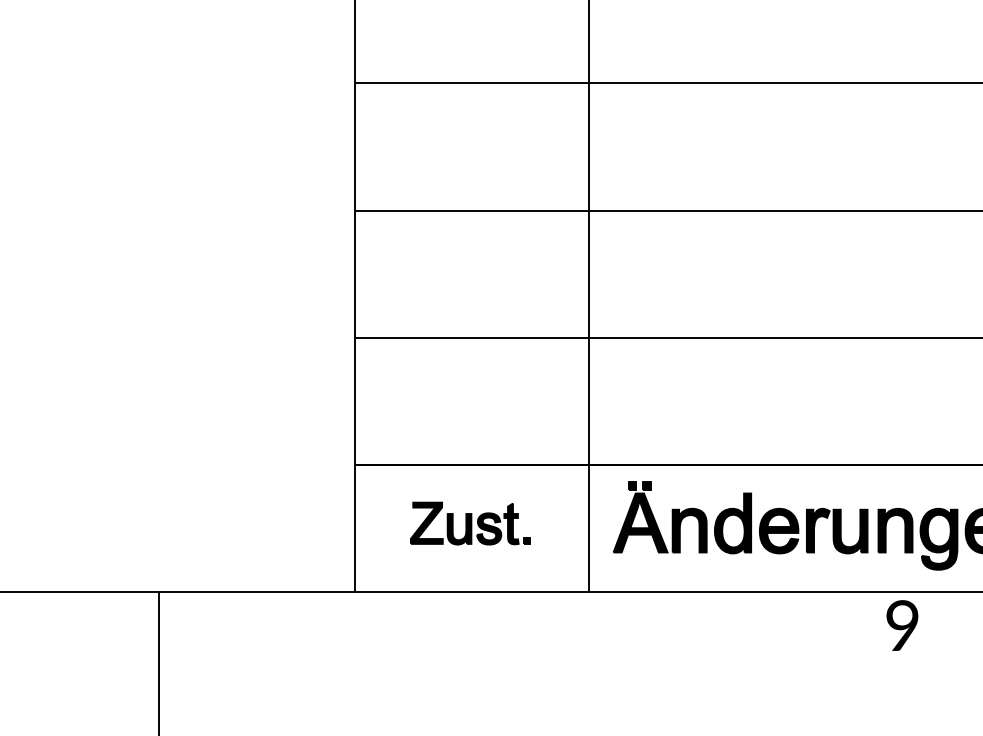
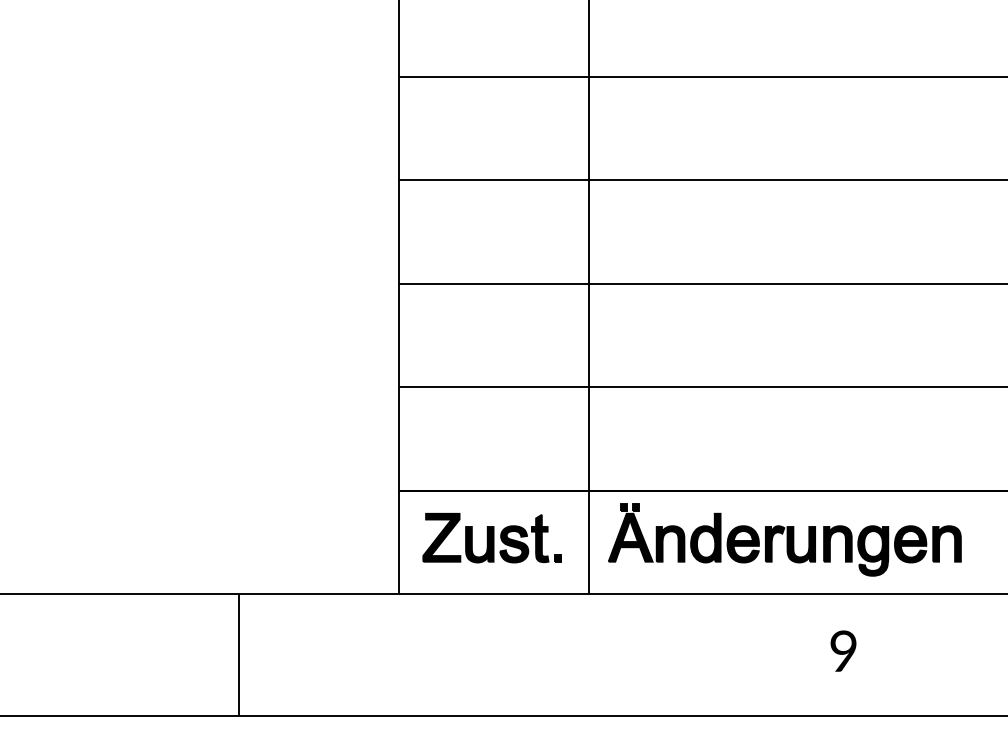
part: (469, 523) -> (491, 538), size x1.43
text: (902, 624) -> (843, 650), moved

